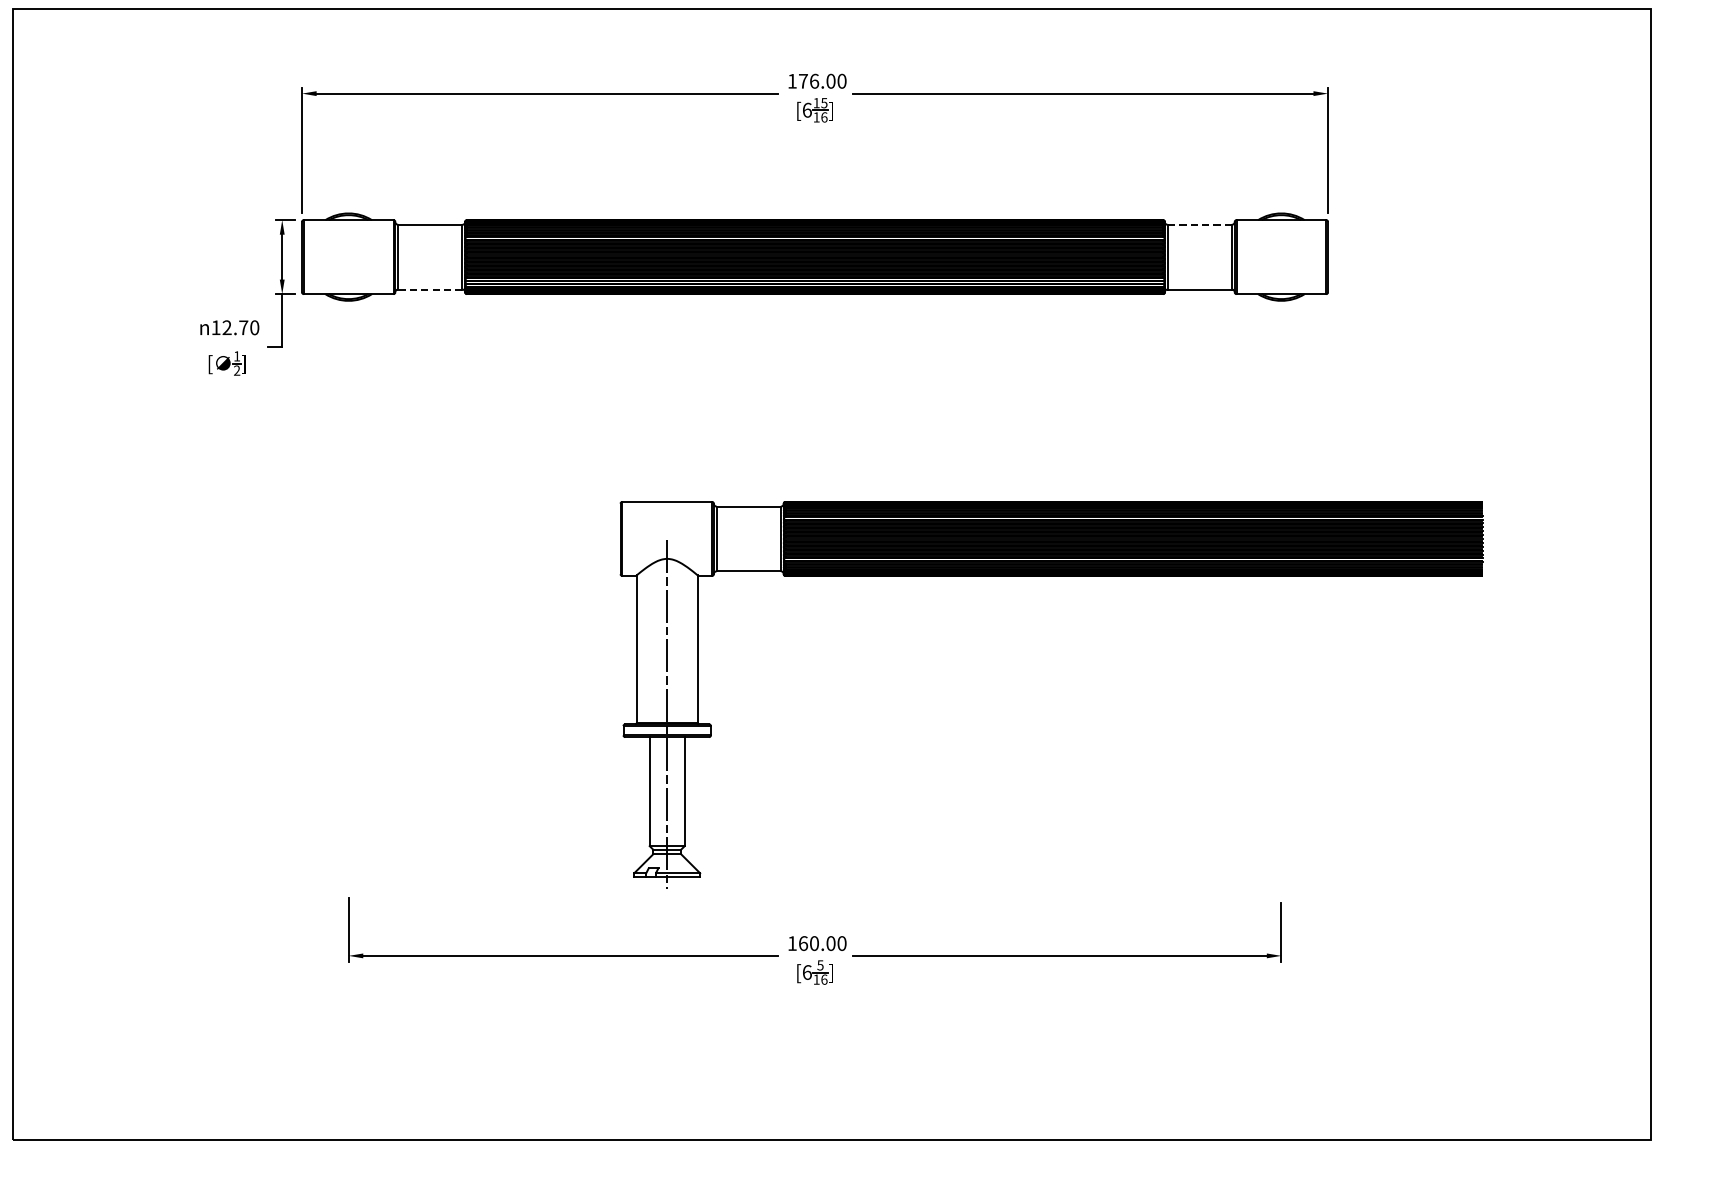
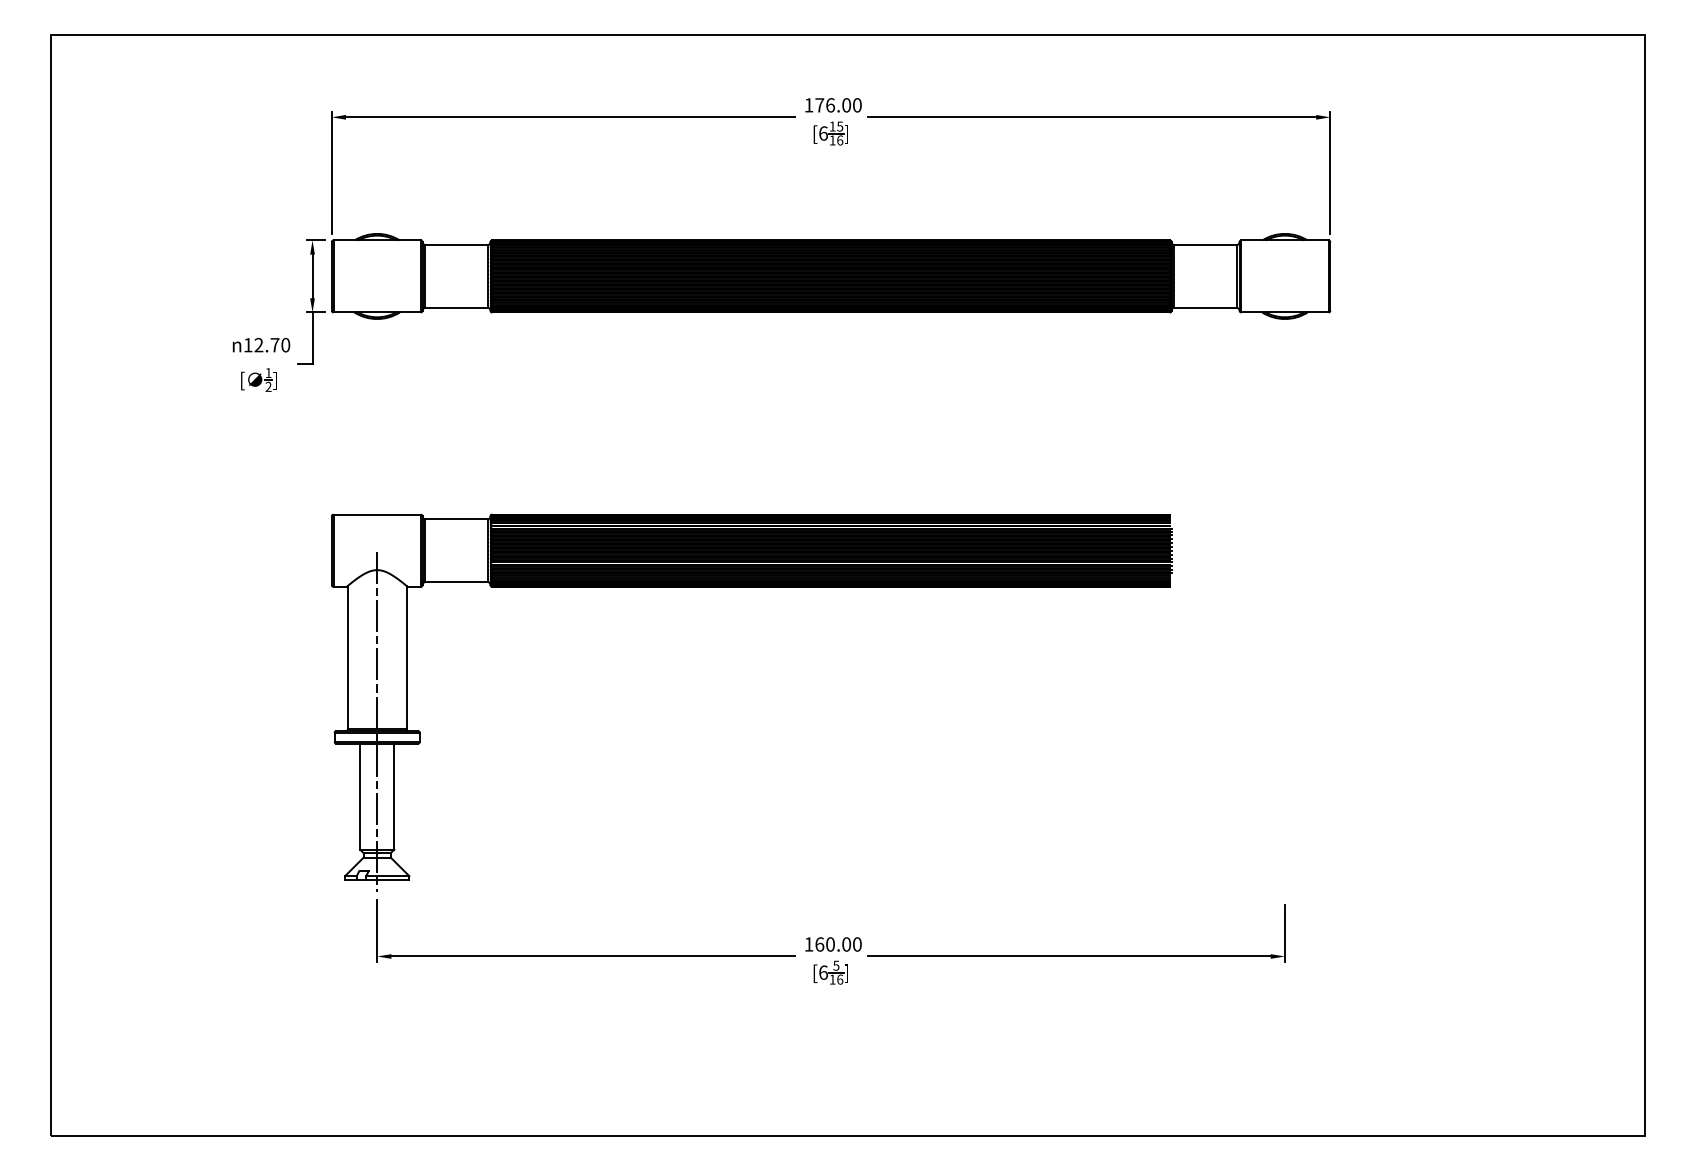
line: (1199, 224) -> (1205, 244), dashed -> solid
line: (430, 289) -> (456, 307), dashed -> solid
part: (1051, 576) -> (751, 587), moved

